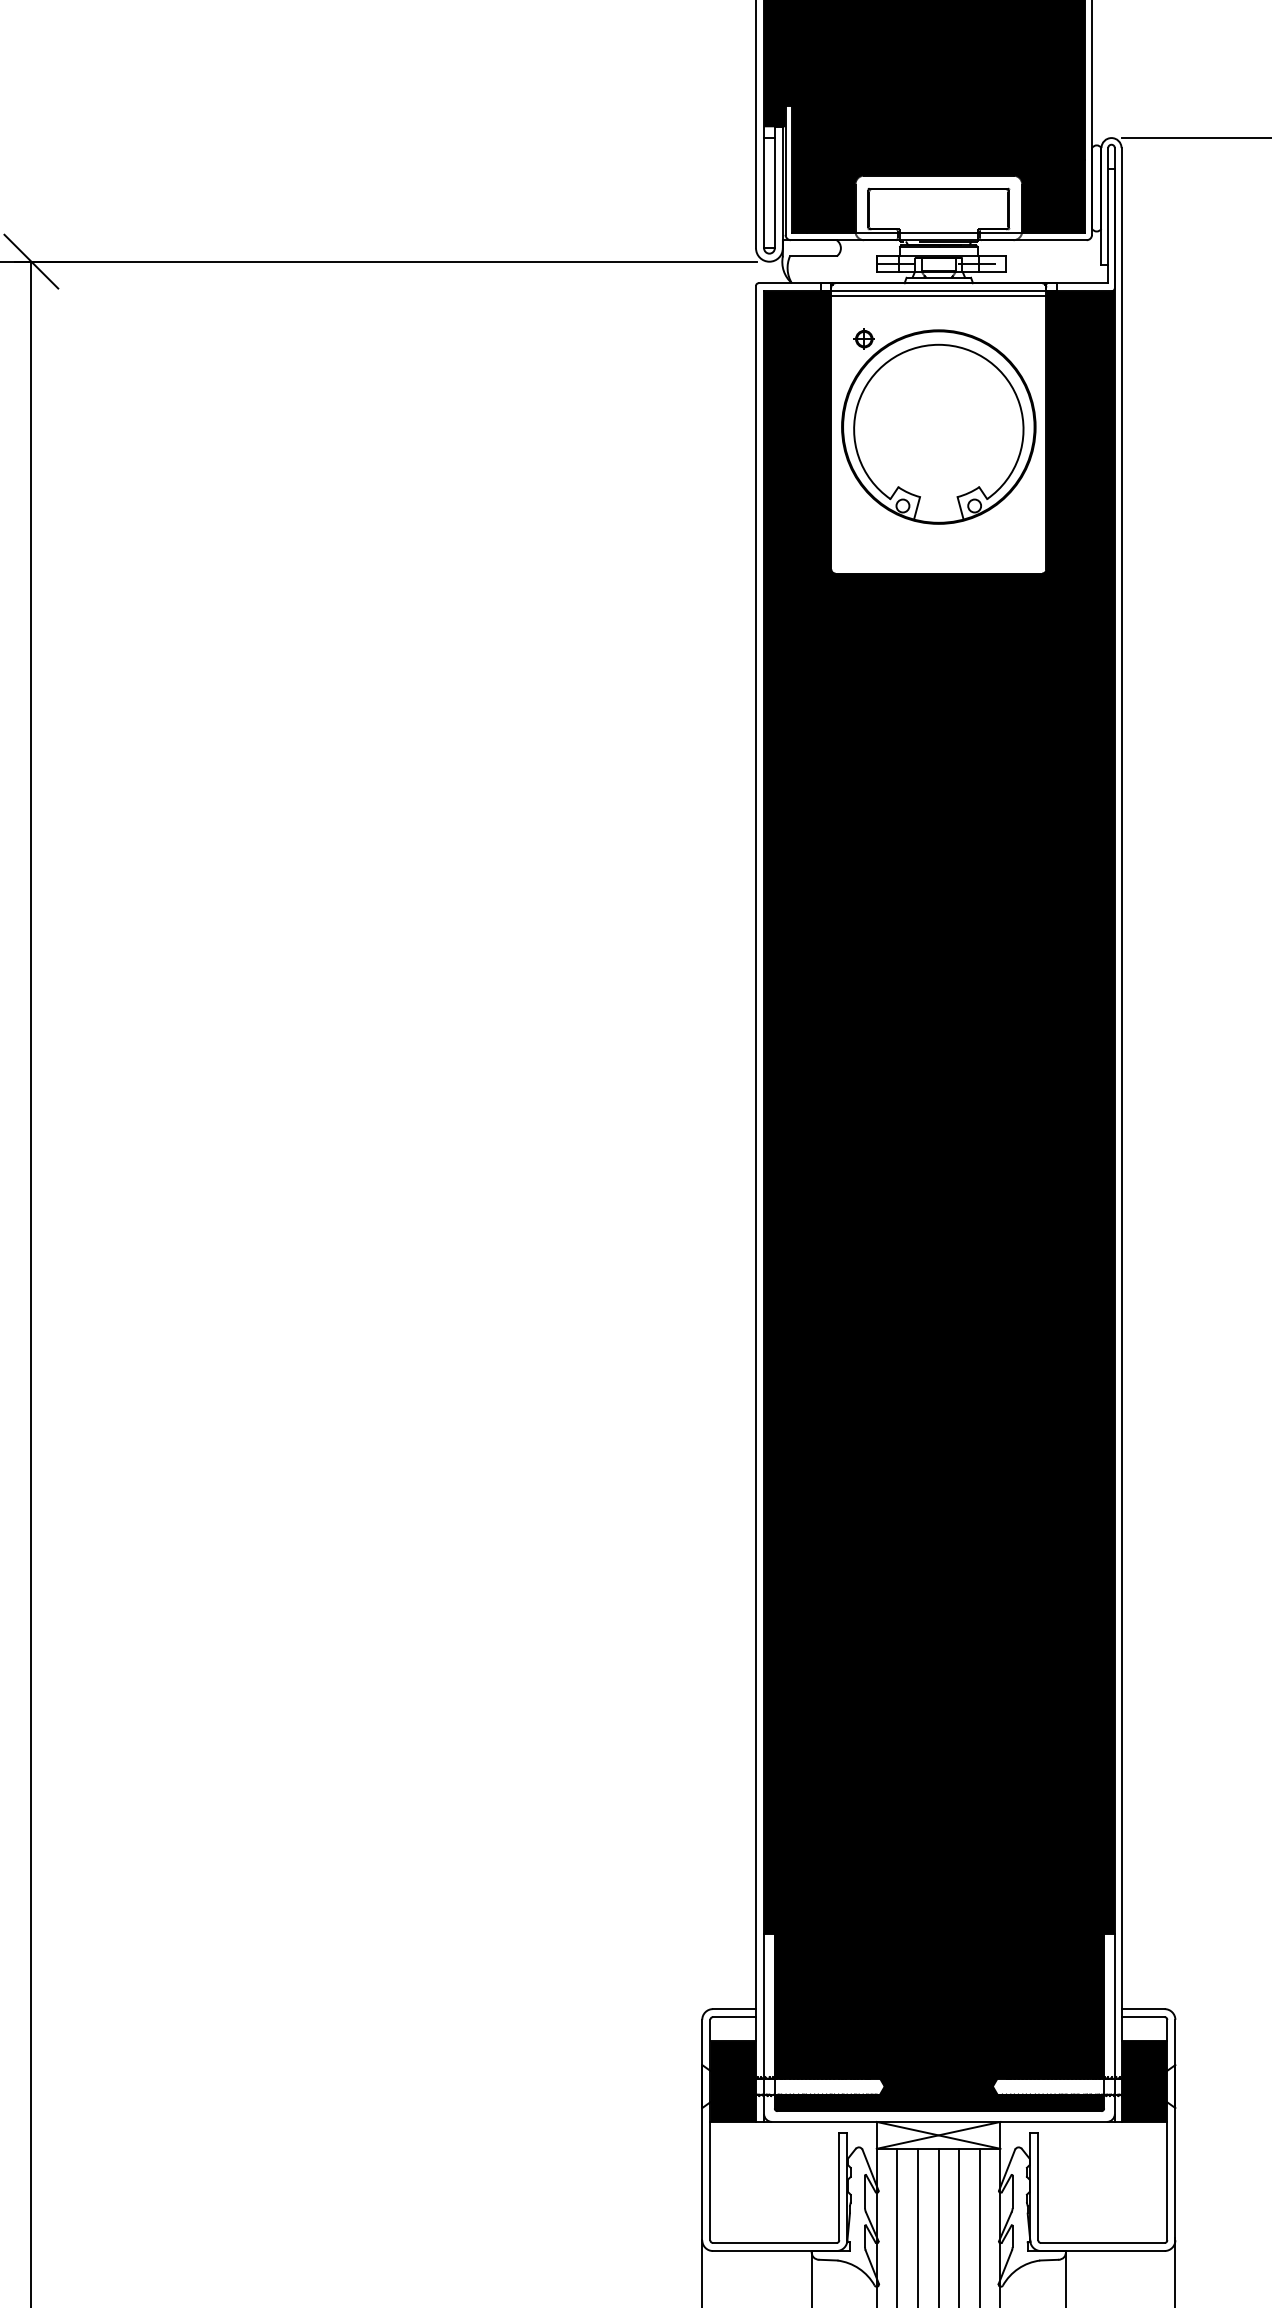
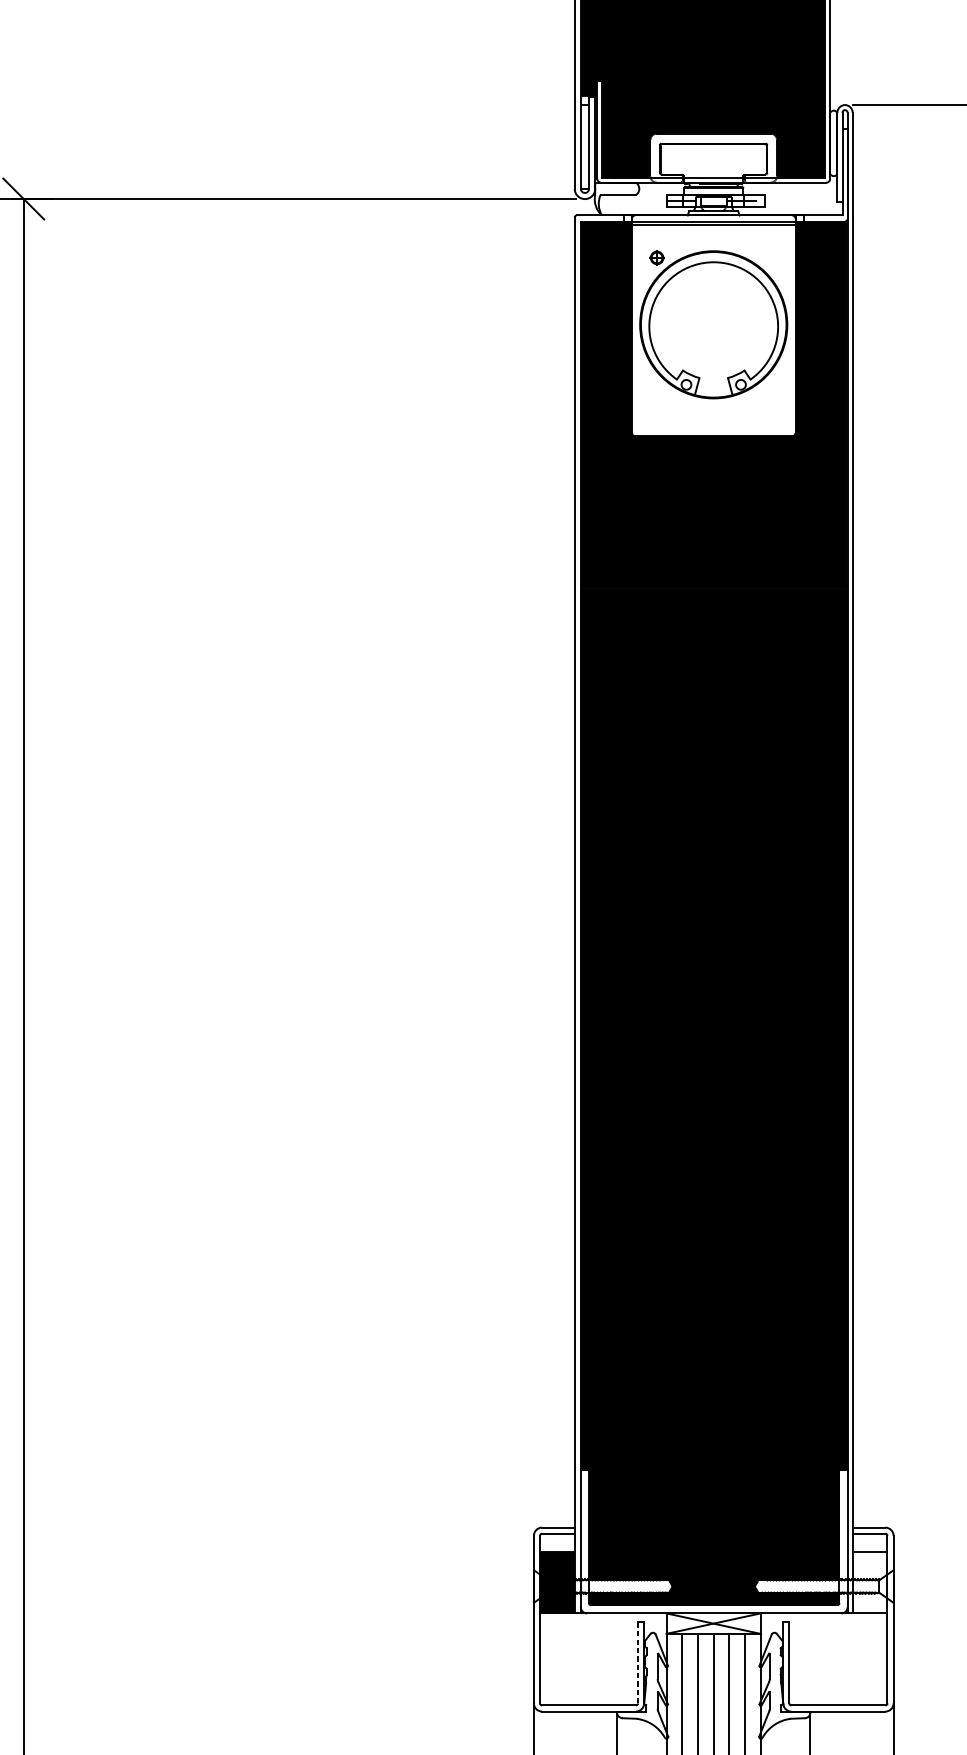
fill: (1143, 2081) -> (869, 1582), removed
line: (839, 2186) -> (638, 1662), solid -> dashed

